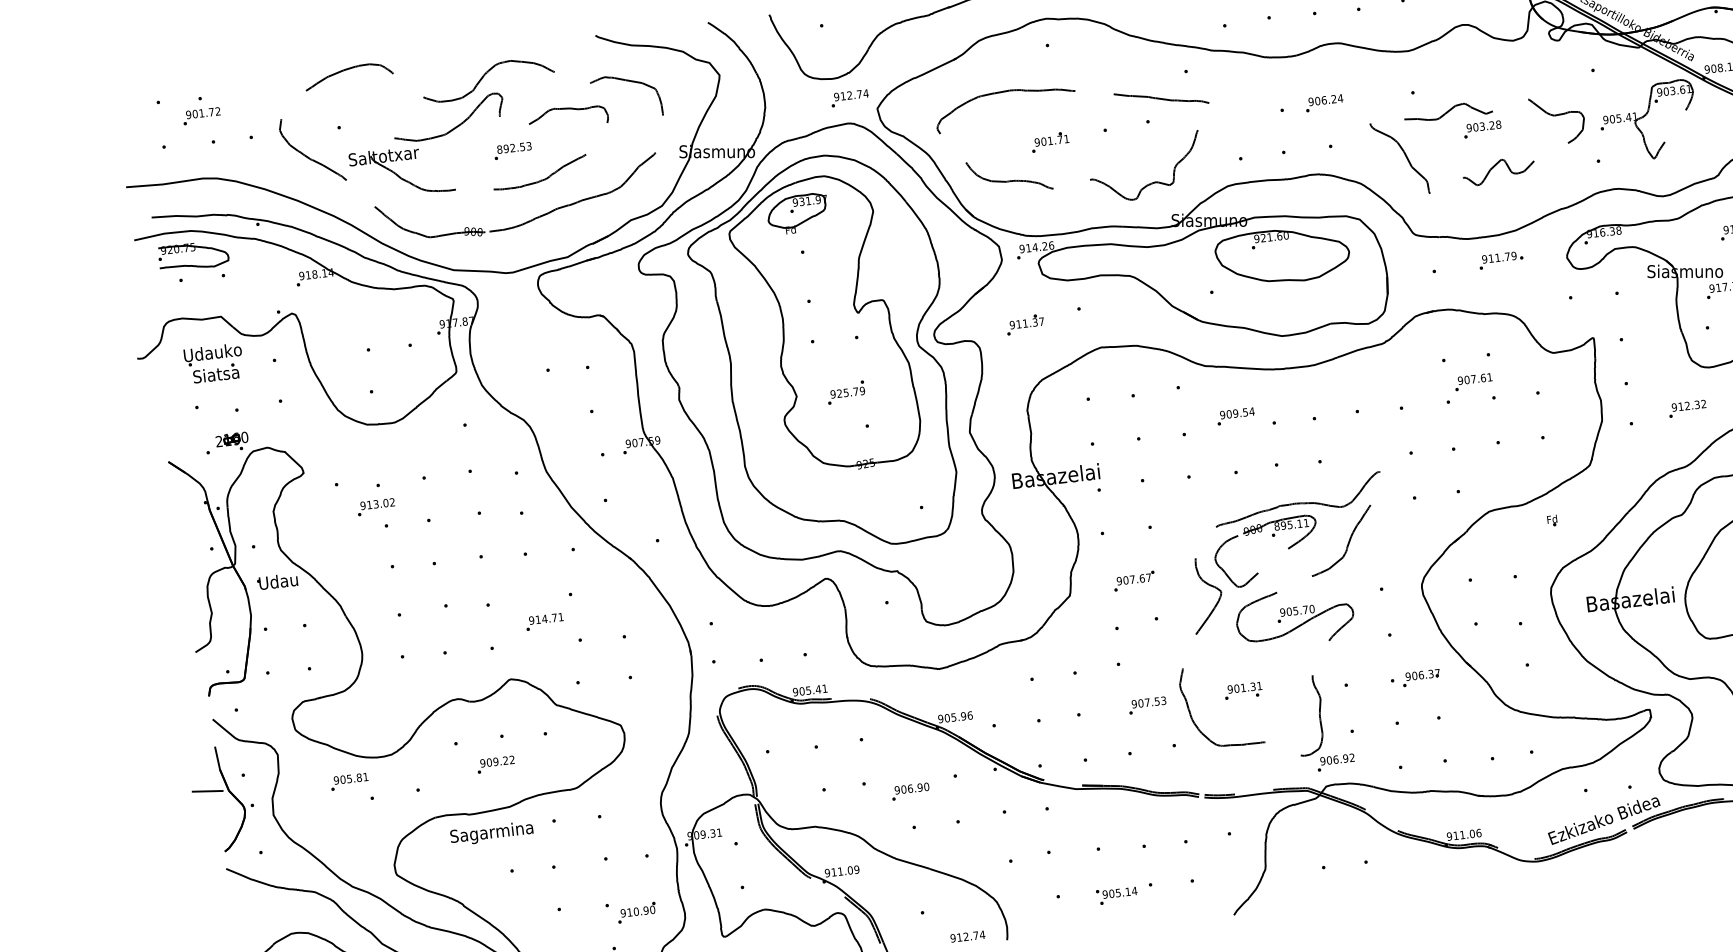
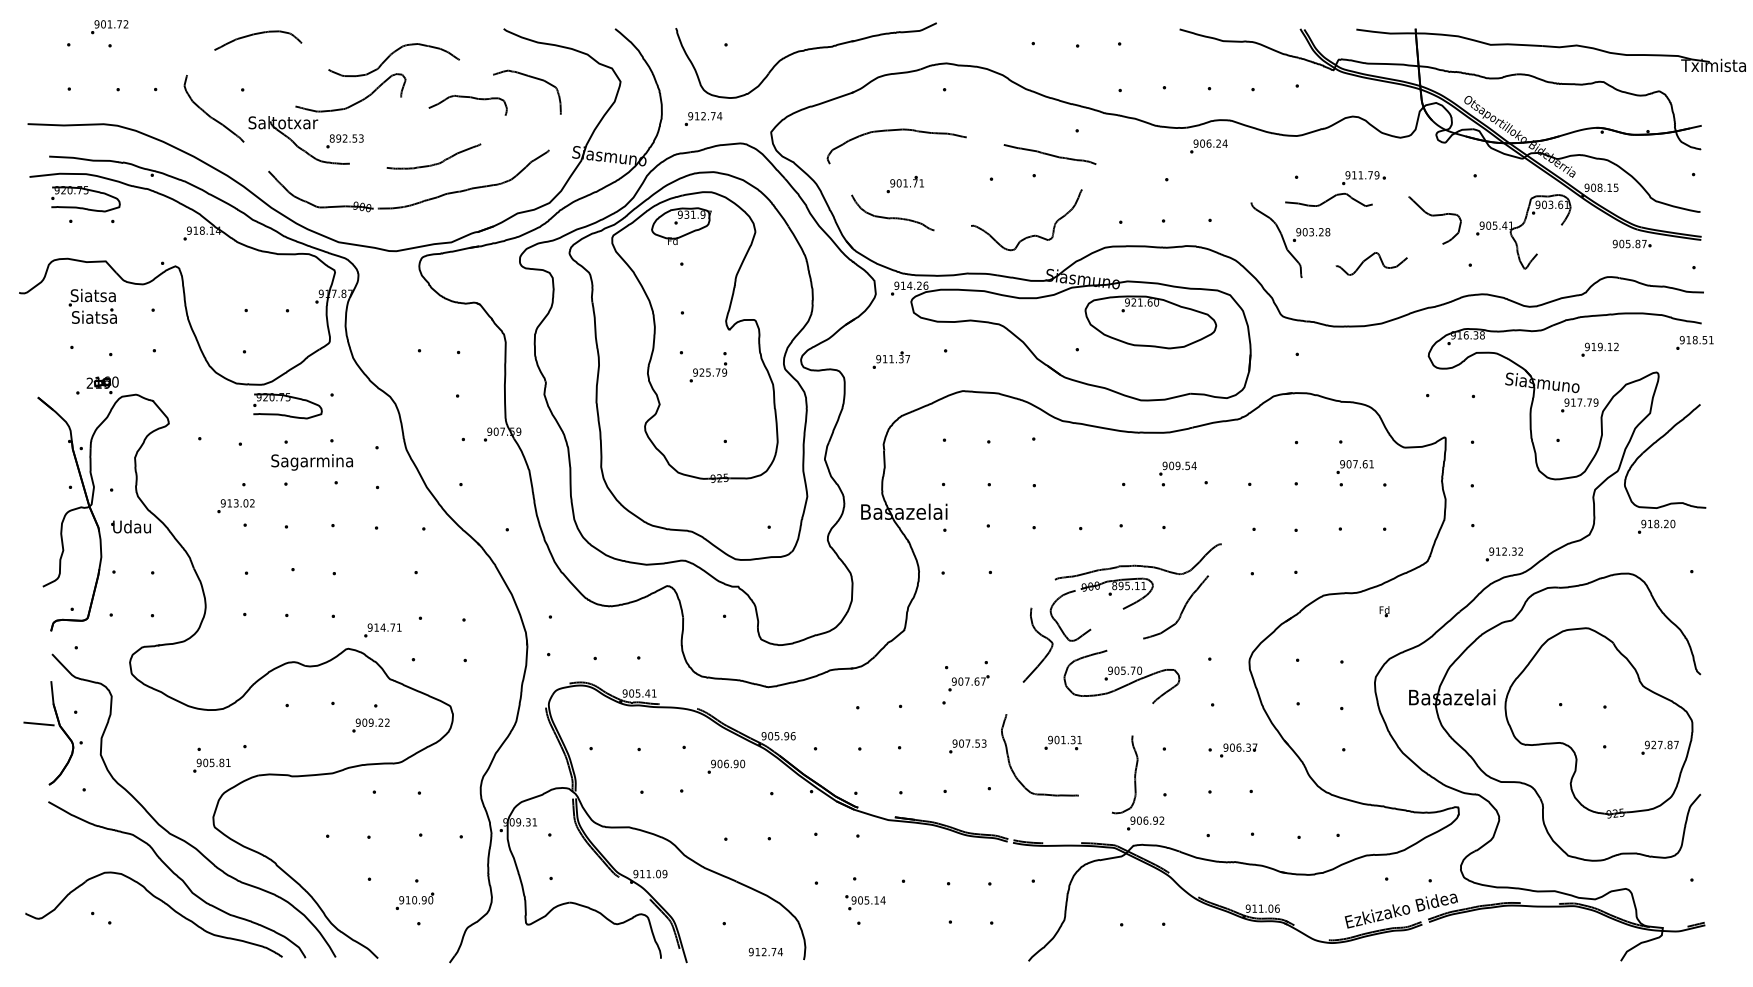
text: (849, 97) -> (703, 118), moved
text: (1324, 103) -> (1208, 146), moved
text: (201, 116) -> (109, 27), moved
text: (1482, 128) -> (1311, 234), moved
text: (1049, 142) -> (904, 184), moved
text: (512, 151) -> (344, 141), moved
text: (1500, 260) -> (1363, 178), moved
text: (212, 352) -> (93, 295), Udauko -> Siatsa
text: (1472, 381) -> (1354, 466), moved
text: (846, 392) -> (708, 372), moved
text: (1686, 409) -> (1503, 554), moved
text: (1235, 416) -> (1177, 468), moved
part: (421, 441) -> (287, 406), added
text: (375, 507) -> (235, 506), moved
text: (1133, 581) -> (968, 683), moved
text: (544, 621) -> (382, 630), moved
text: (495, 764) -> (370, 725), moved
text: (349, 781) -> (211, 765), moved
text: (910, 791) -> (726, 766), moved
text: (491, 833) -> (311, 462), moved
text: (1117, 895) -> (865, 902), moved
text: (636, 912) -> (414, 900), moved

